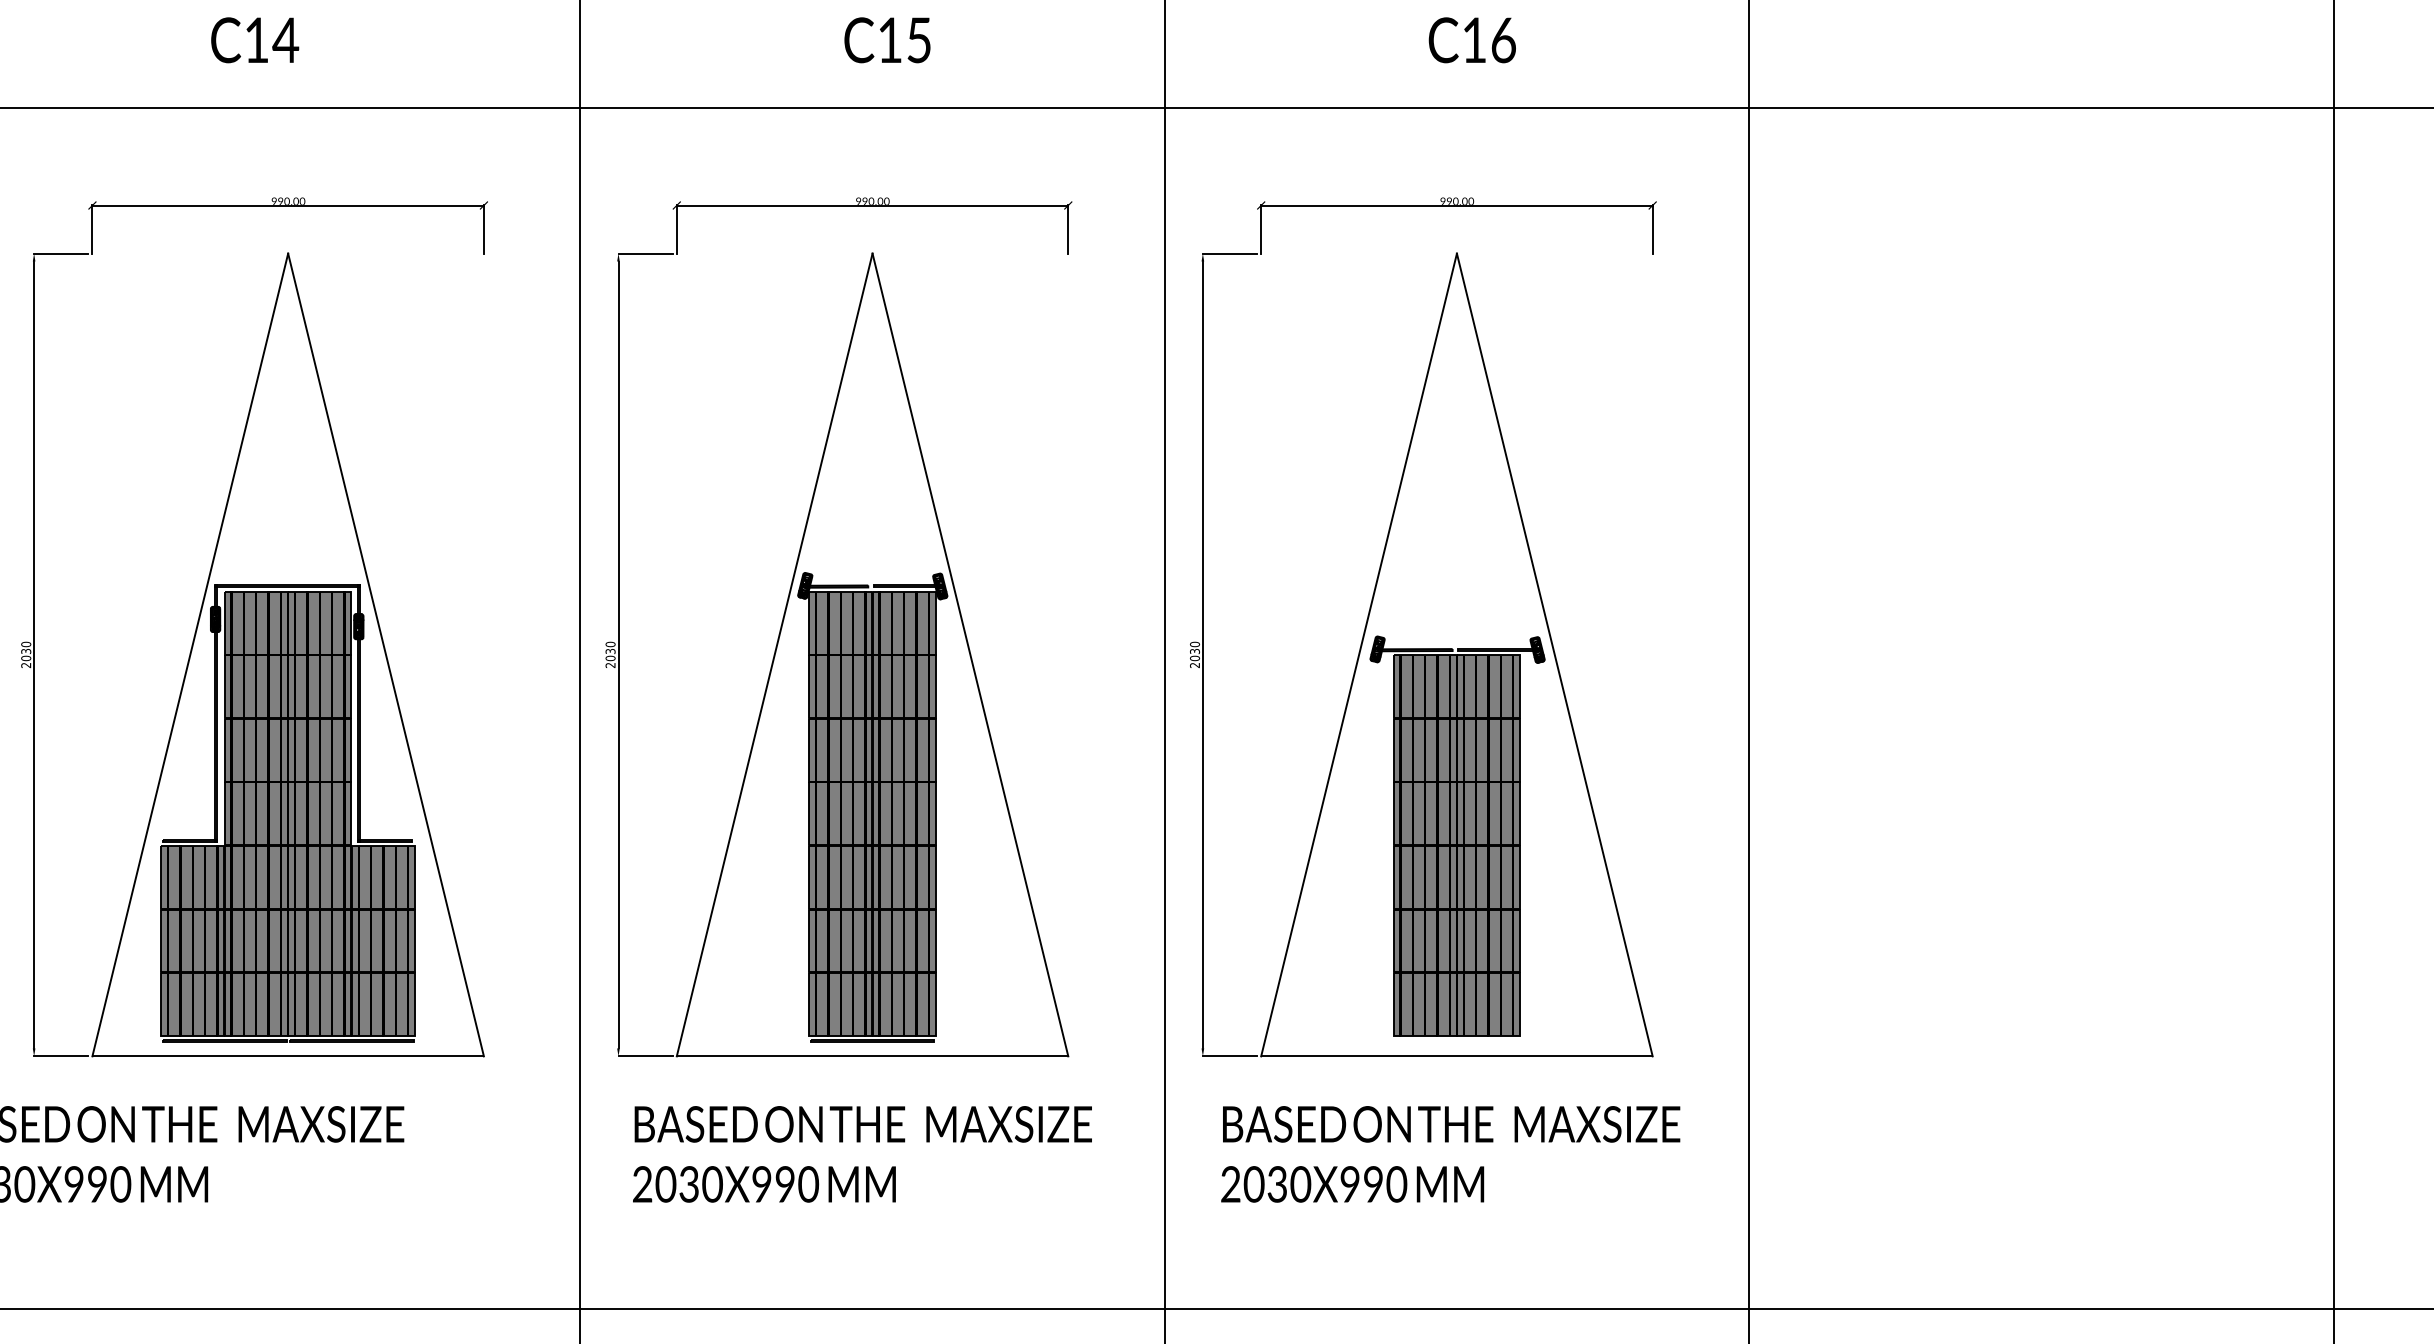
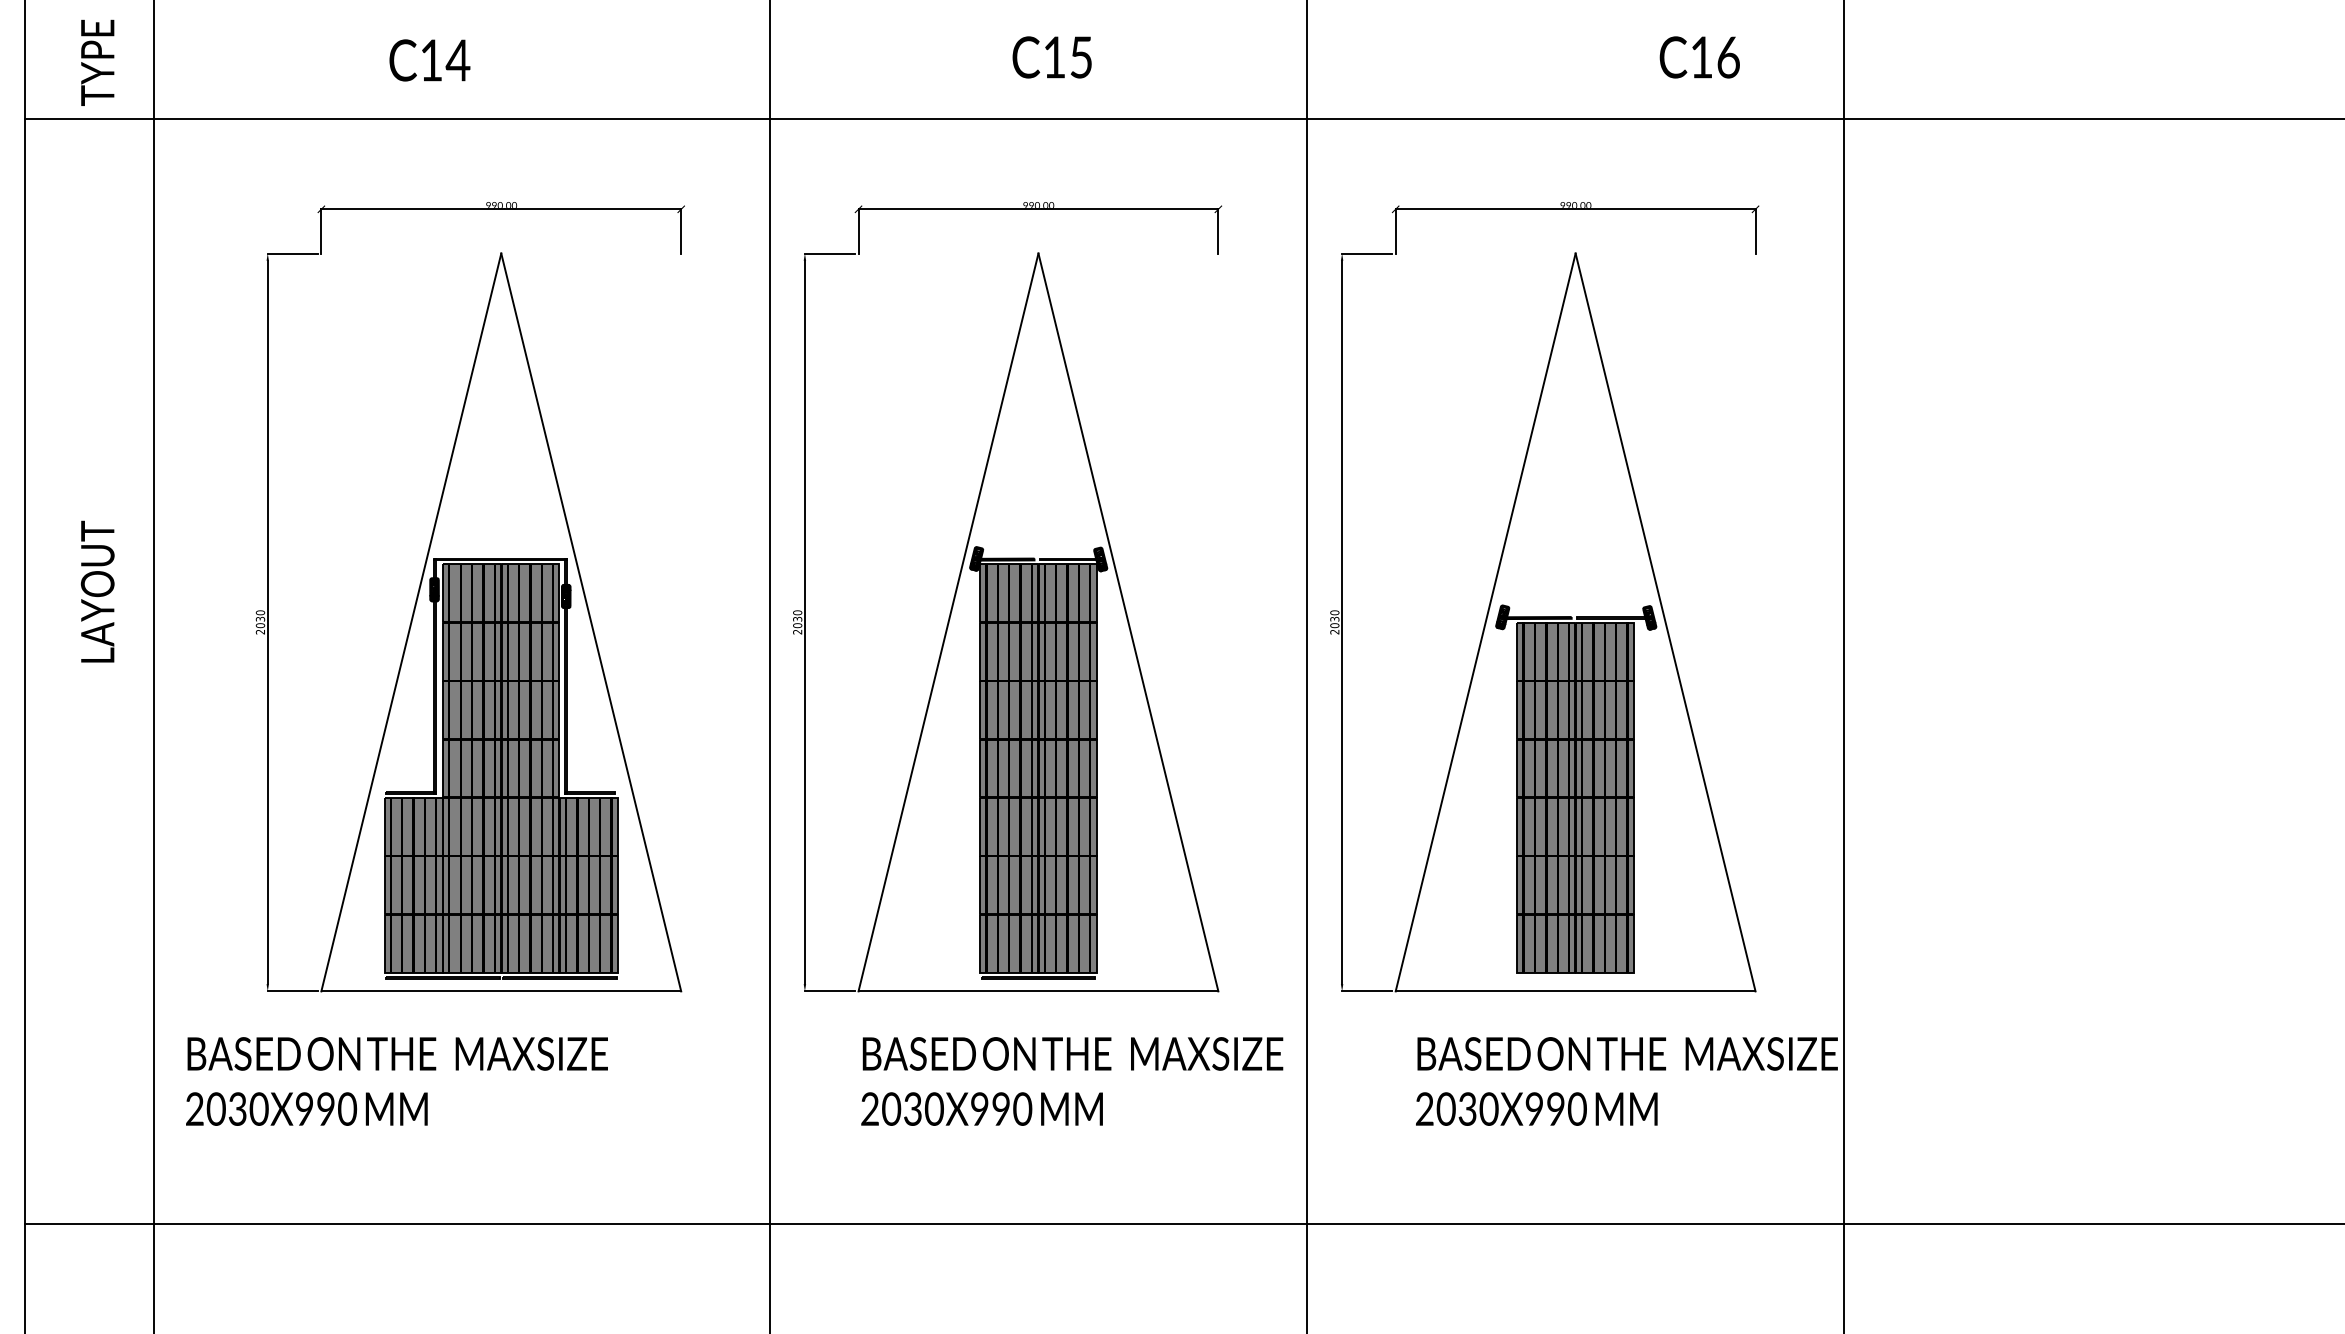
text: (254, 40) -> (429, 60), moved
text: (1472, 40) -> (1699, 57), moved
text: (862, 1154) -> (1072, 1081), moved
text: (1450, 1154) -> (1626, 1081), moved

